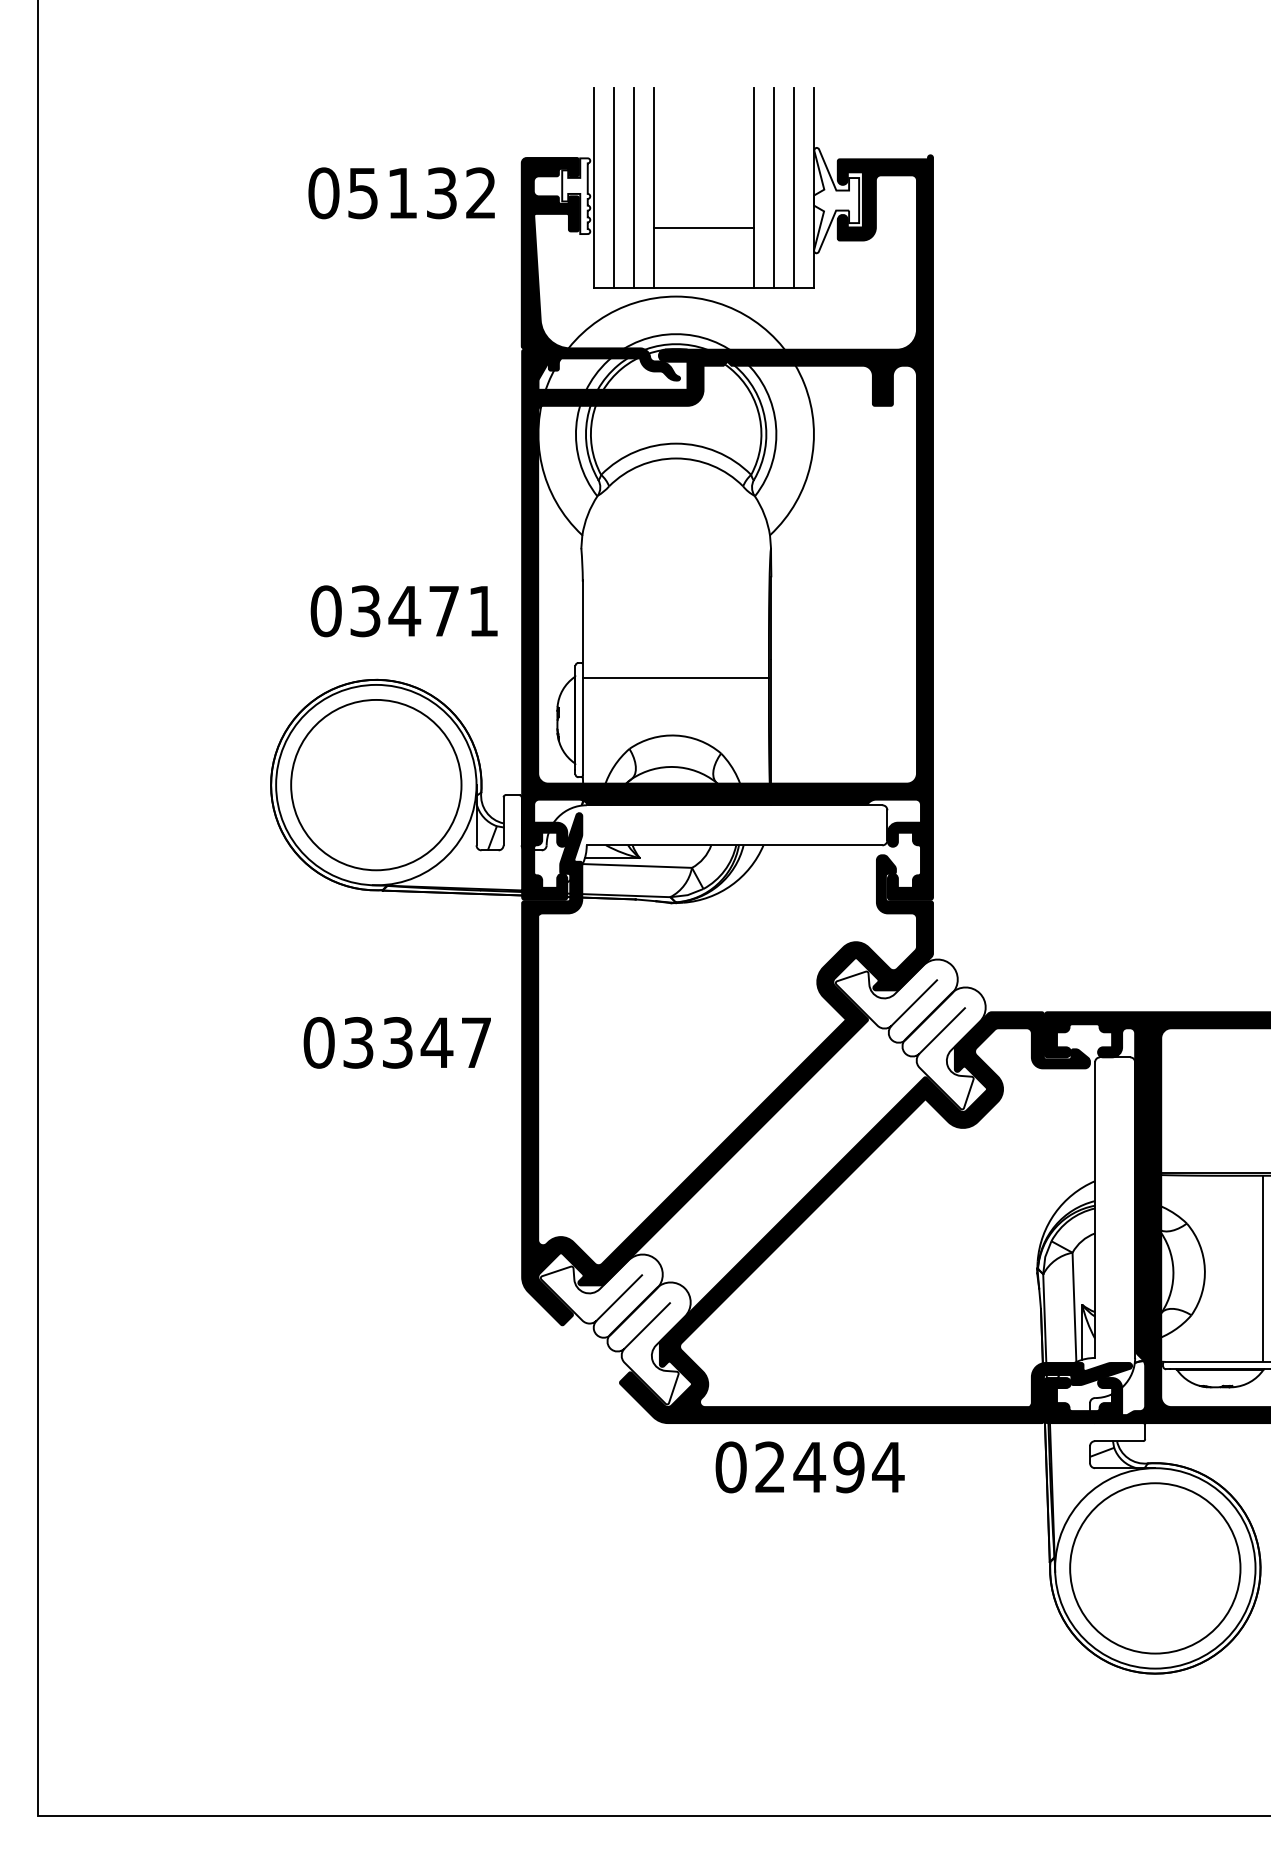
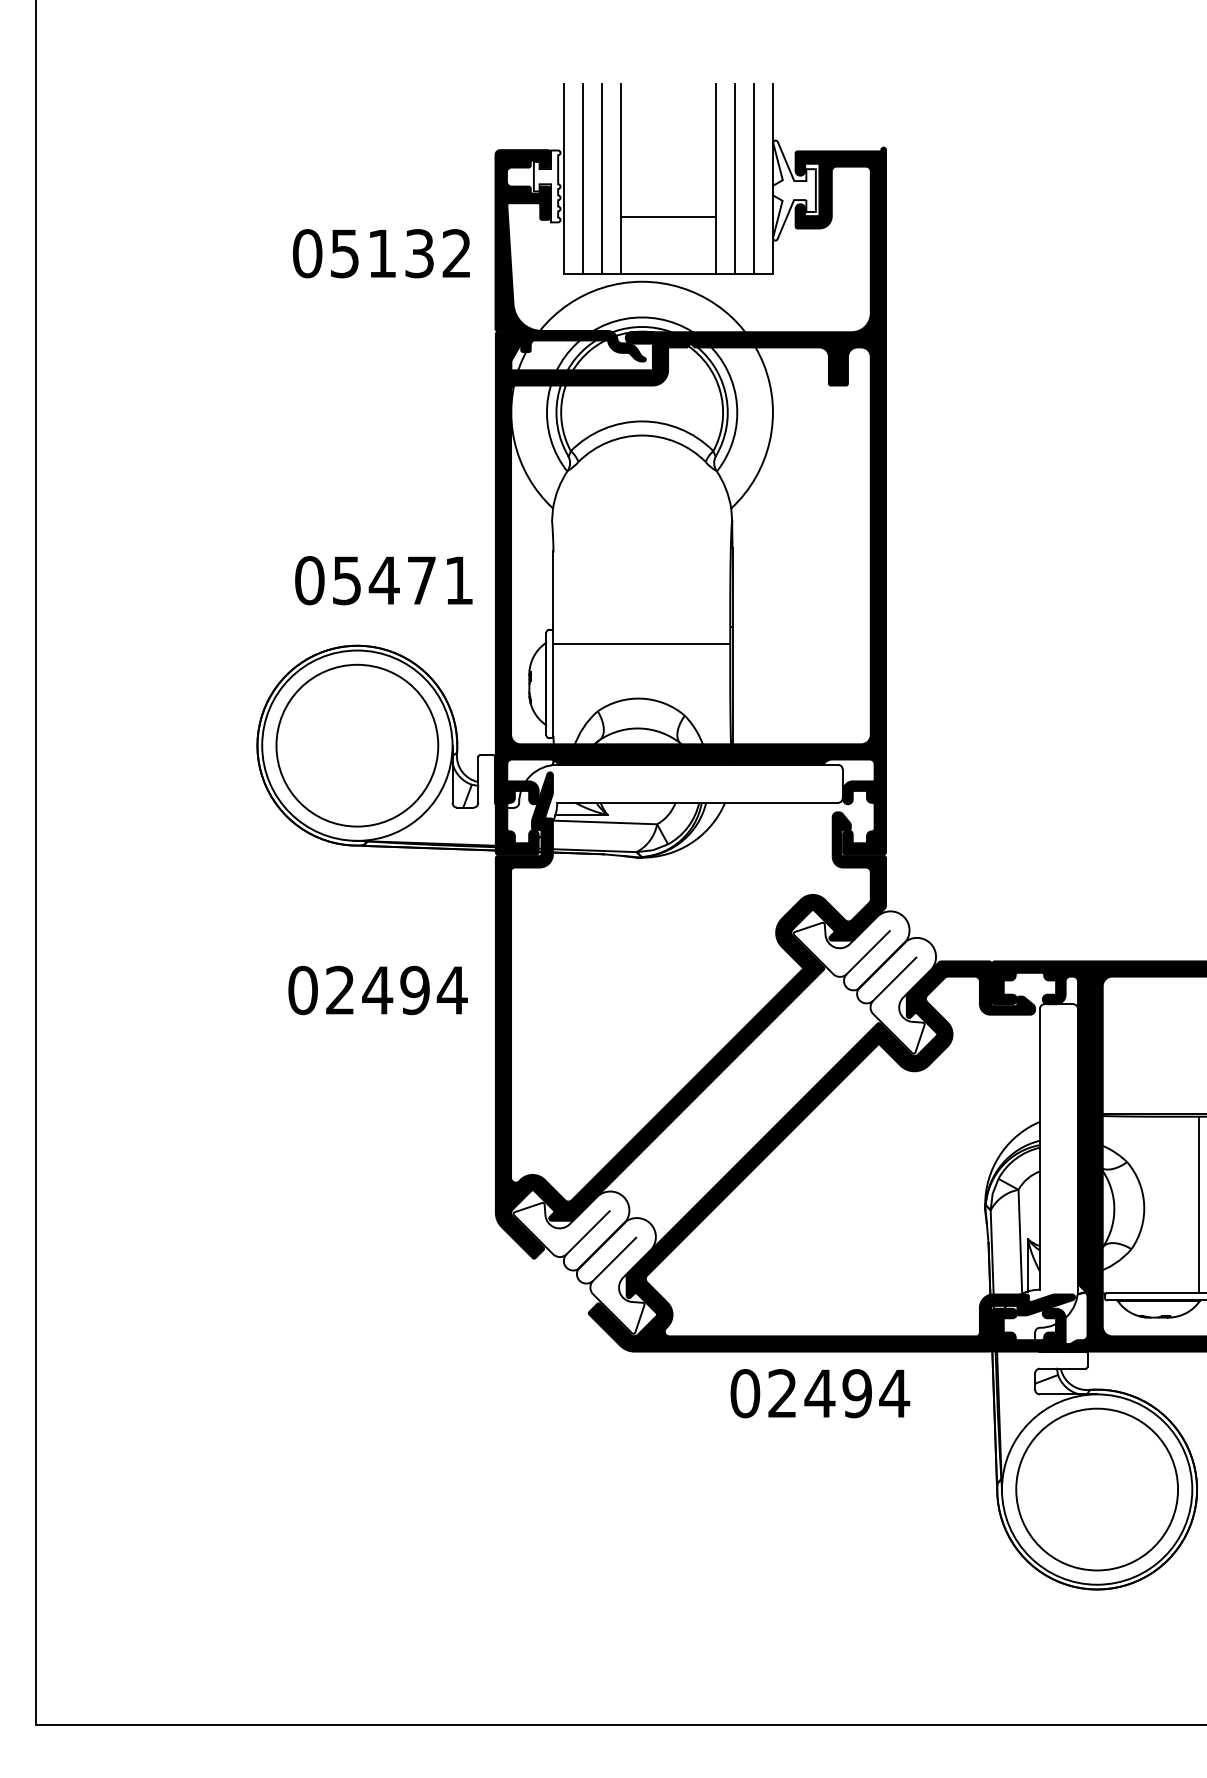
text: (401, 193) -> (381, 253), moved
text: (365, 611) -> (347, 580), 03471 -> 05471
text: (417, 1042) -> (396, 990), 03347 -> 02494
text: (810, 1467) -> (820, 1393), moved

